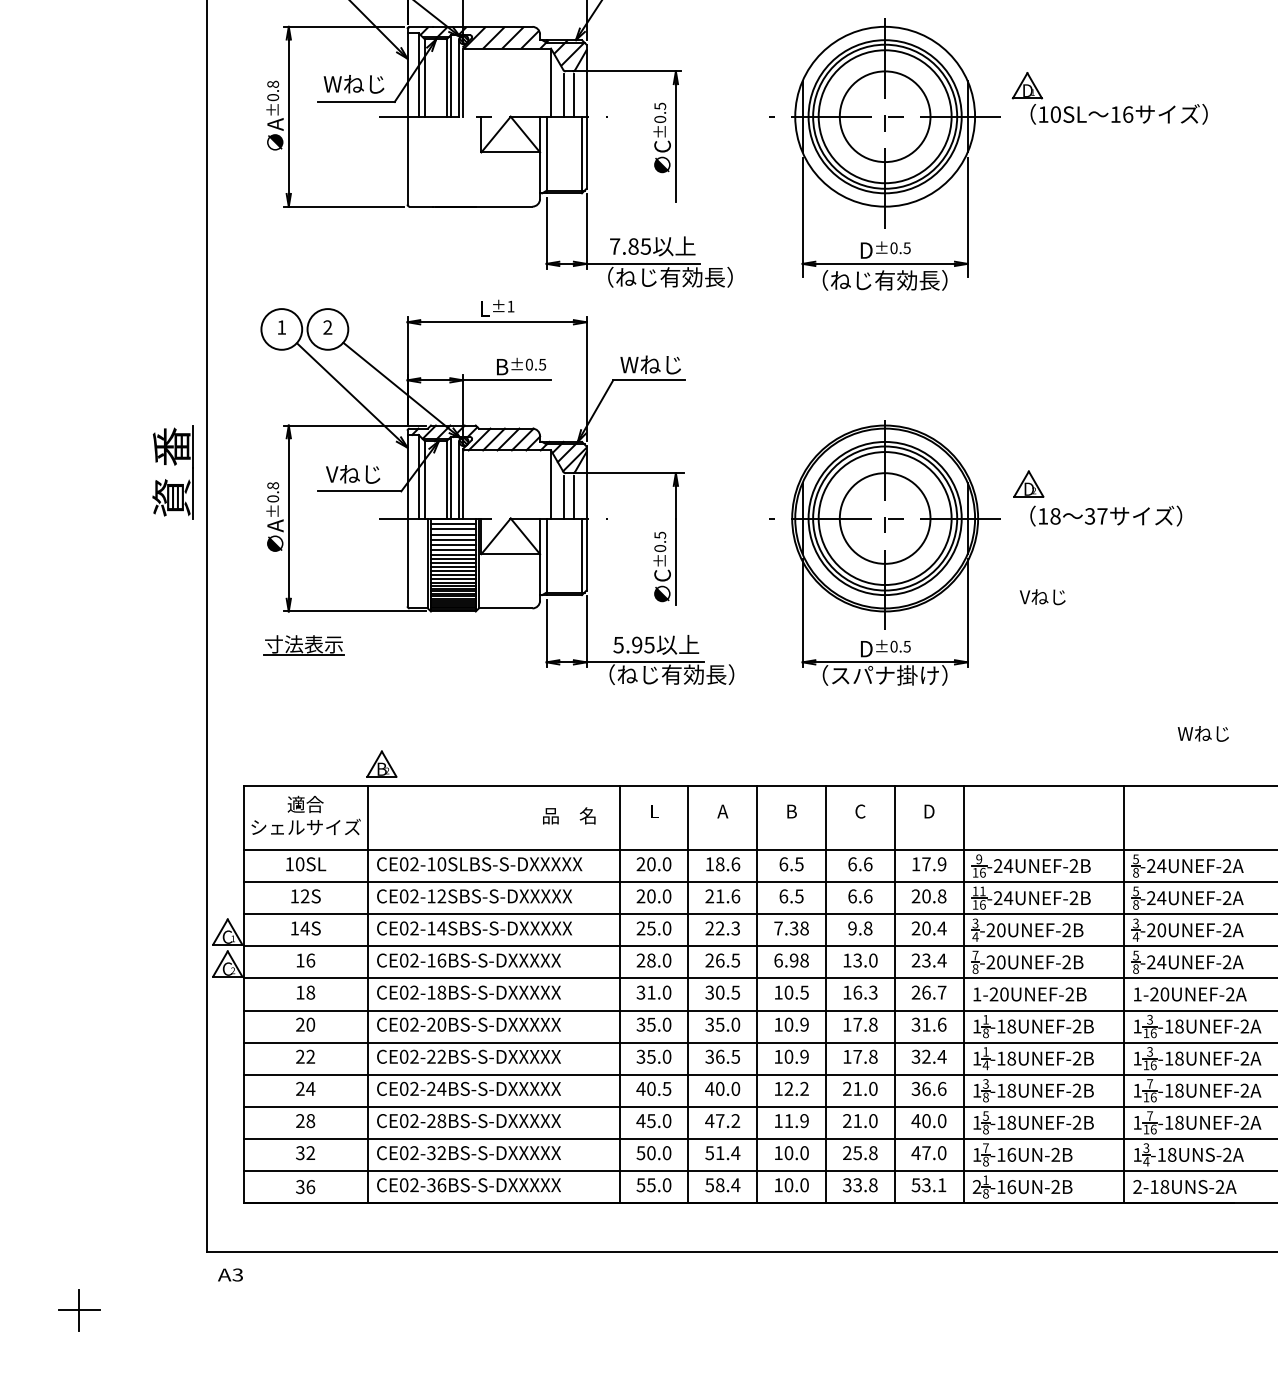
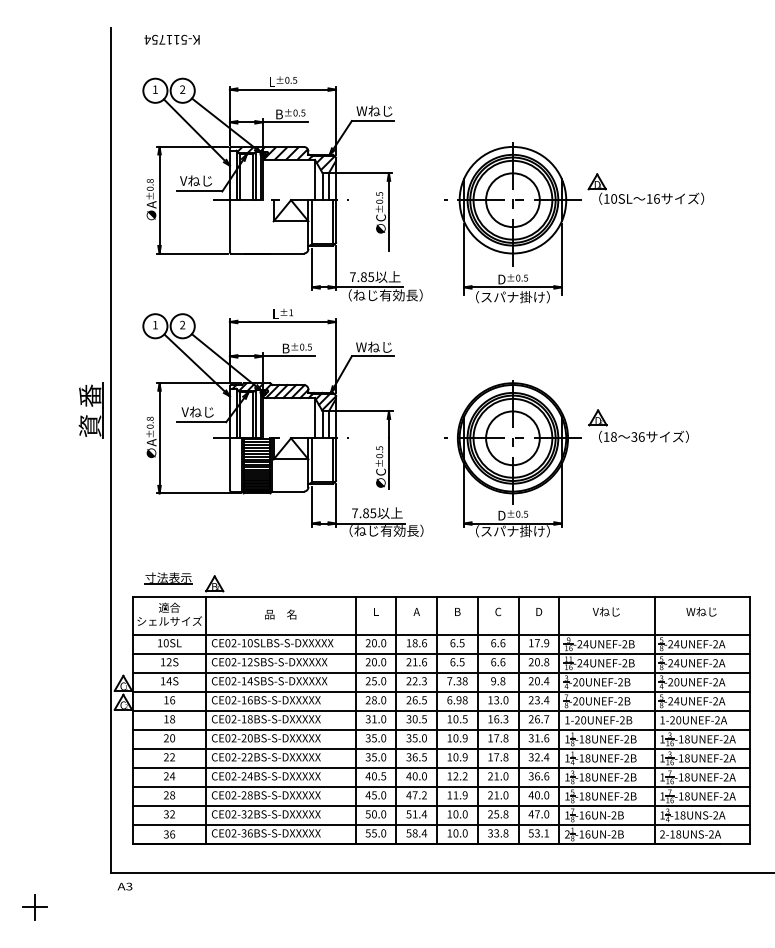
text: (352, 83) -> (197, 180), Wねじ -> Vねじ
text: (886, 280) -> (513, 297), （ねじ有効長） -> （スパナ掛け）
text: (1102, 515) -> (641, 436), 37 -> 36
text: (1041, 596) -> (605, 611), moved
part: (303, 645) -> (168, 578), moved
text: (627, 645) -> (360, 513), 5.95 -> 7.85
text: (1203, 733) -> (701, 611), moved
text: (568, 815) -> (280, 614), moved

